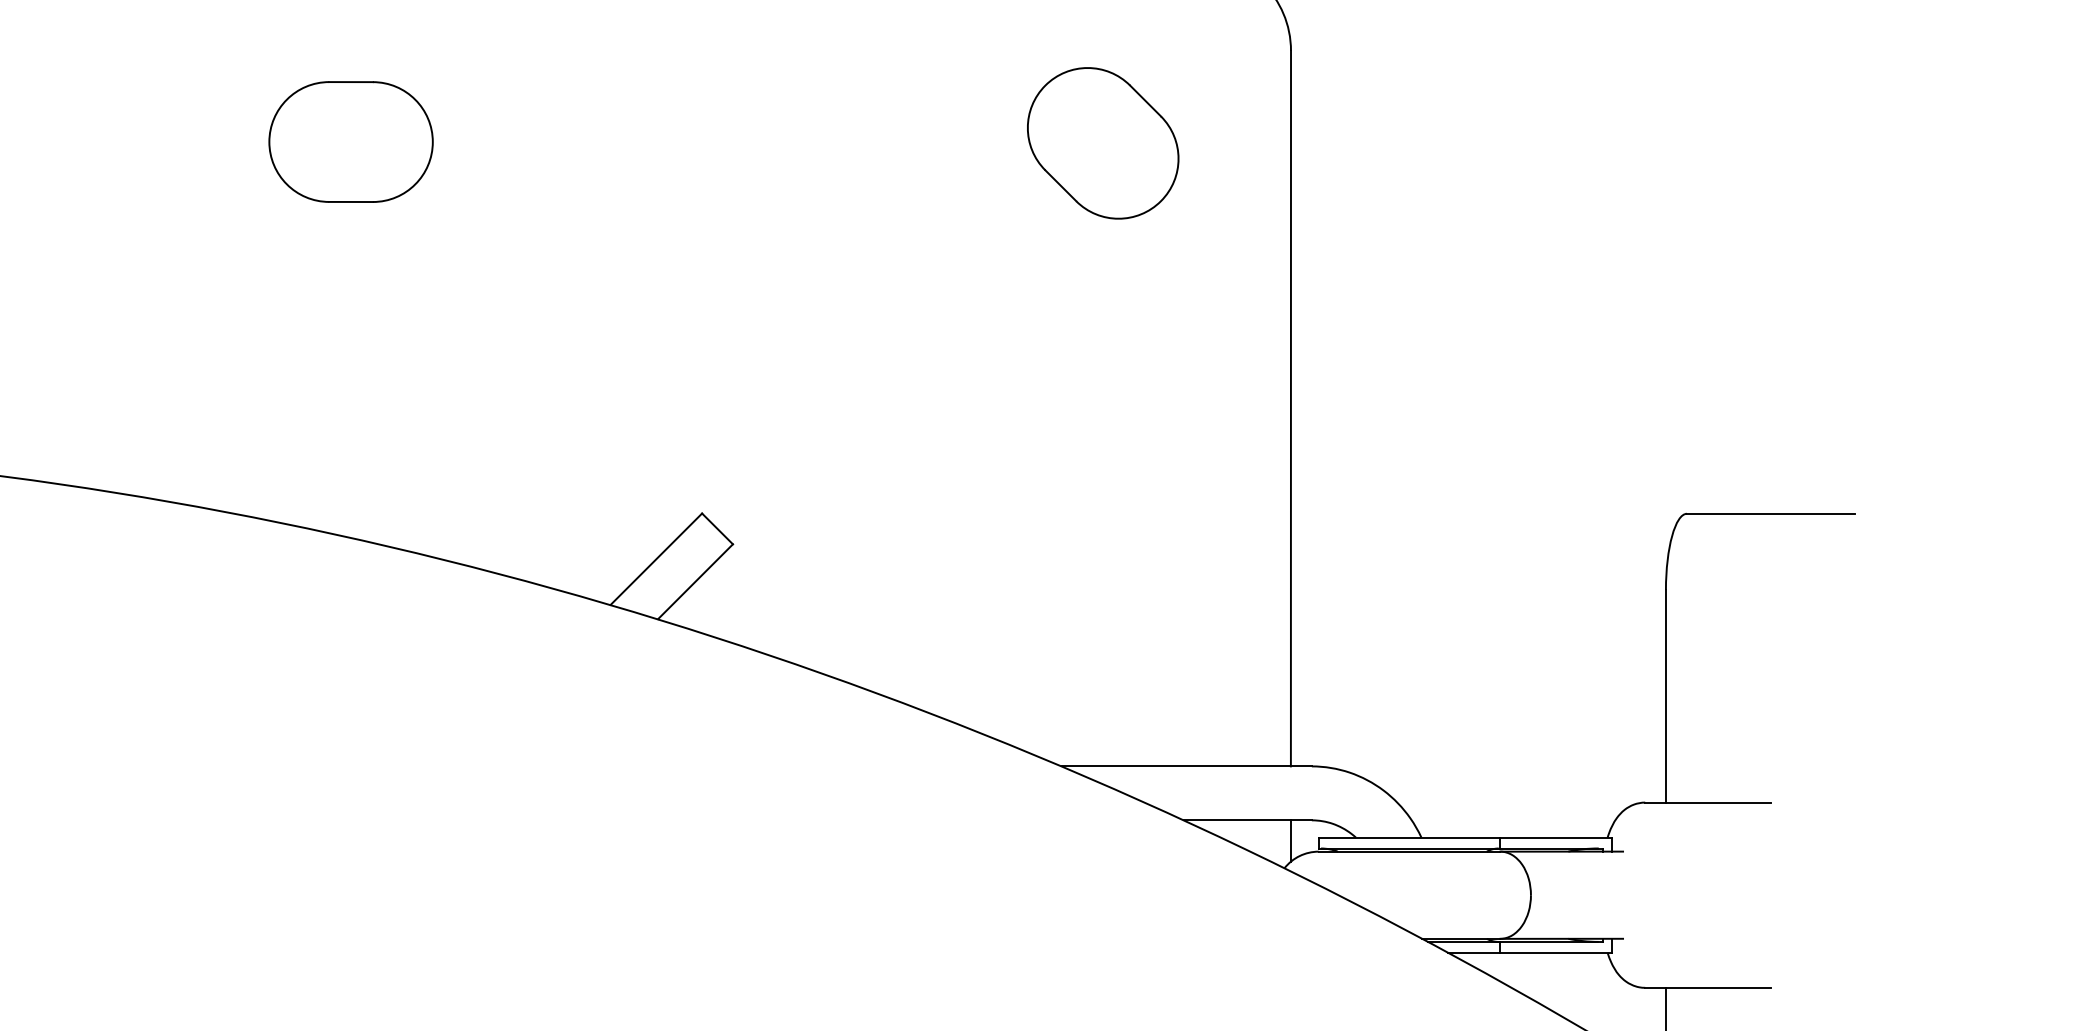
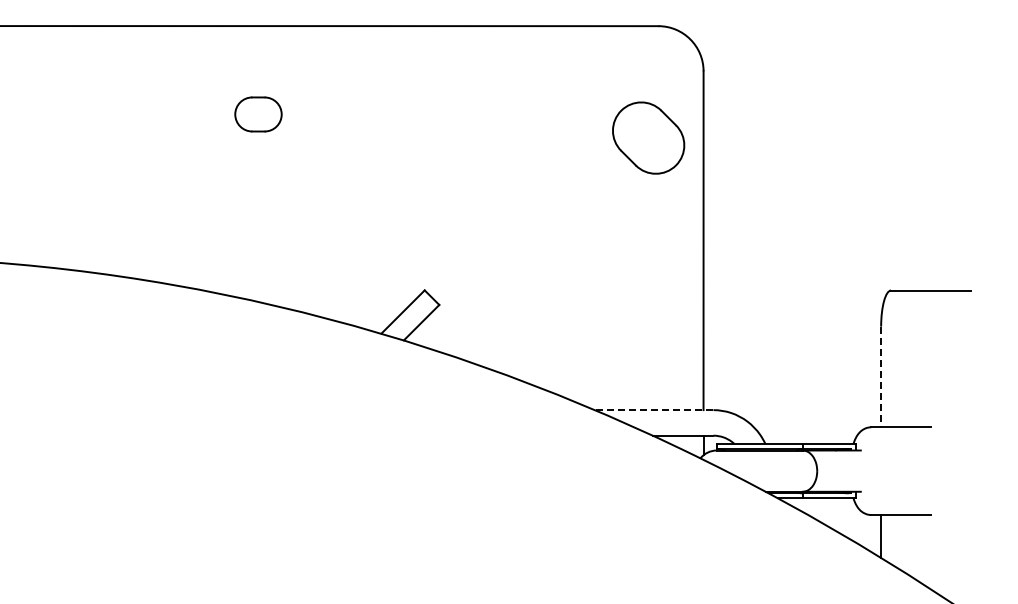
part: (351, 142) -> (258, 114), size x0.6
part: (1102, 142) -> (648, 137), moved
line: (1666, 697) -> (881, 377), solid -> dashed
line: (1185, 767) -> (653, 410), solid -> dashed

